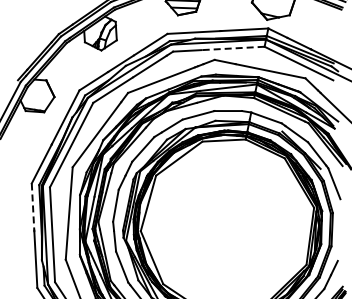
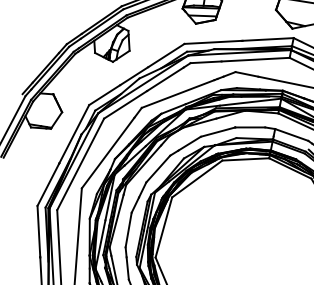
line: (232, 48) -> (254, 59), dashed -> solid
line: (33, 207) -> (39, 231), dashed -> solid

